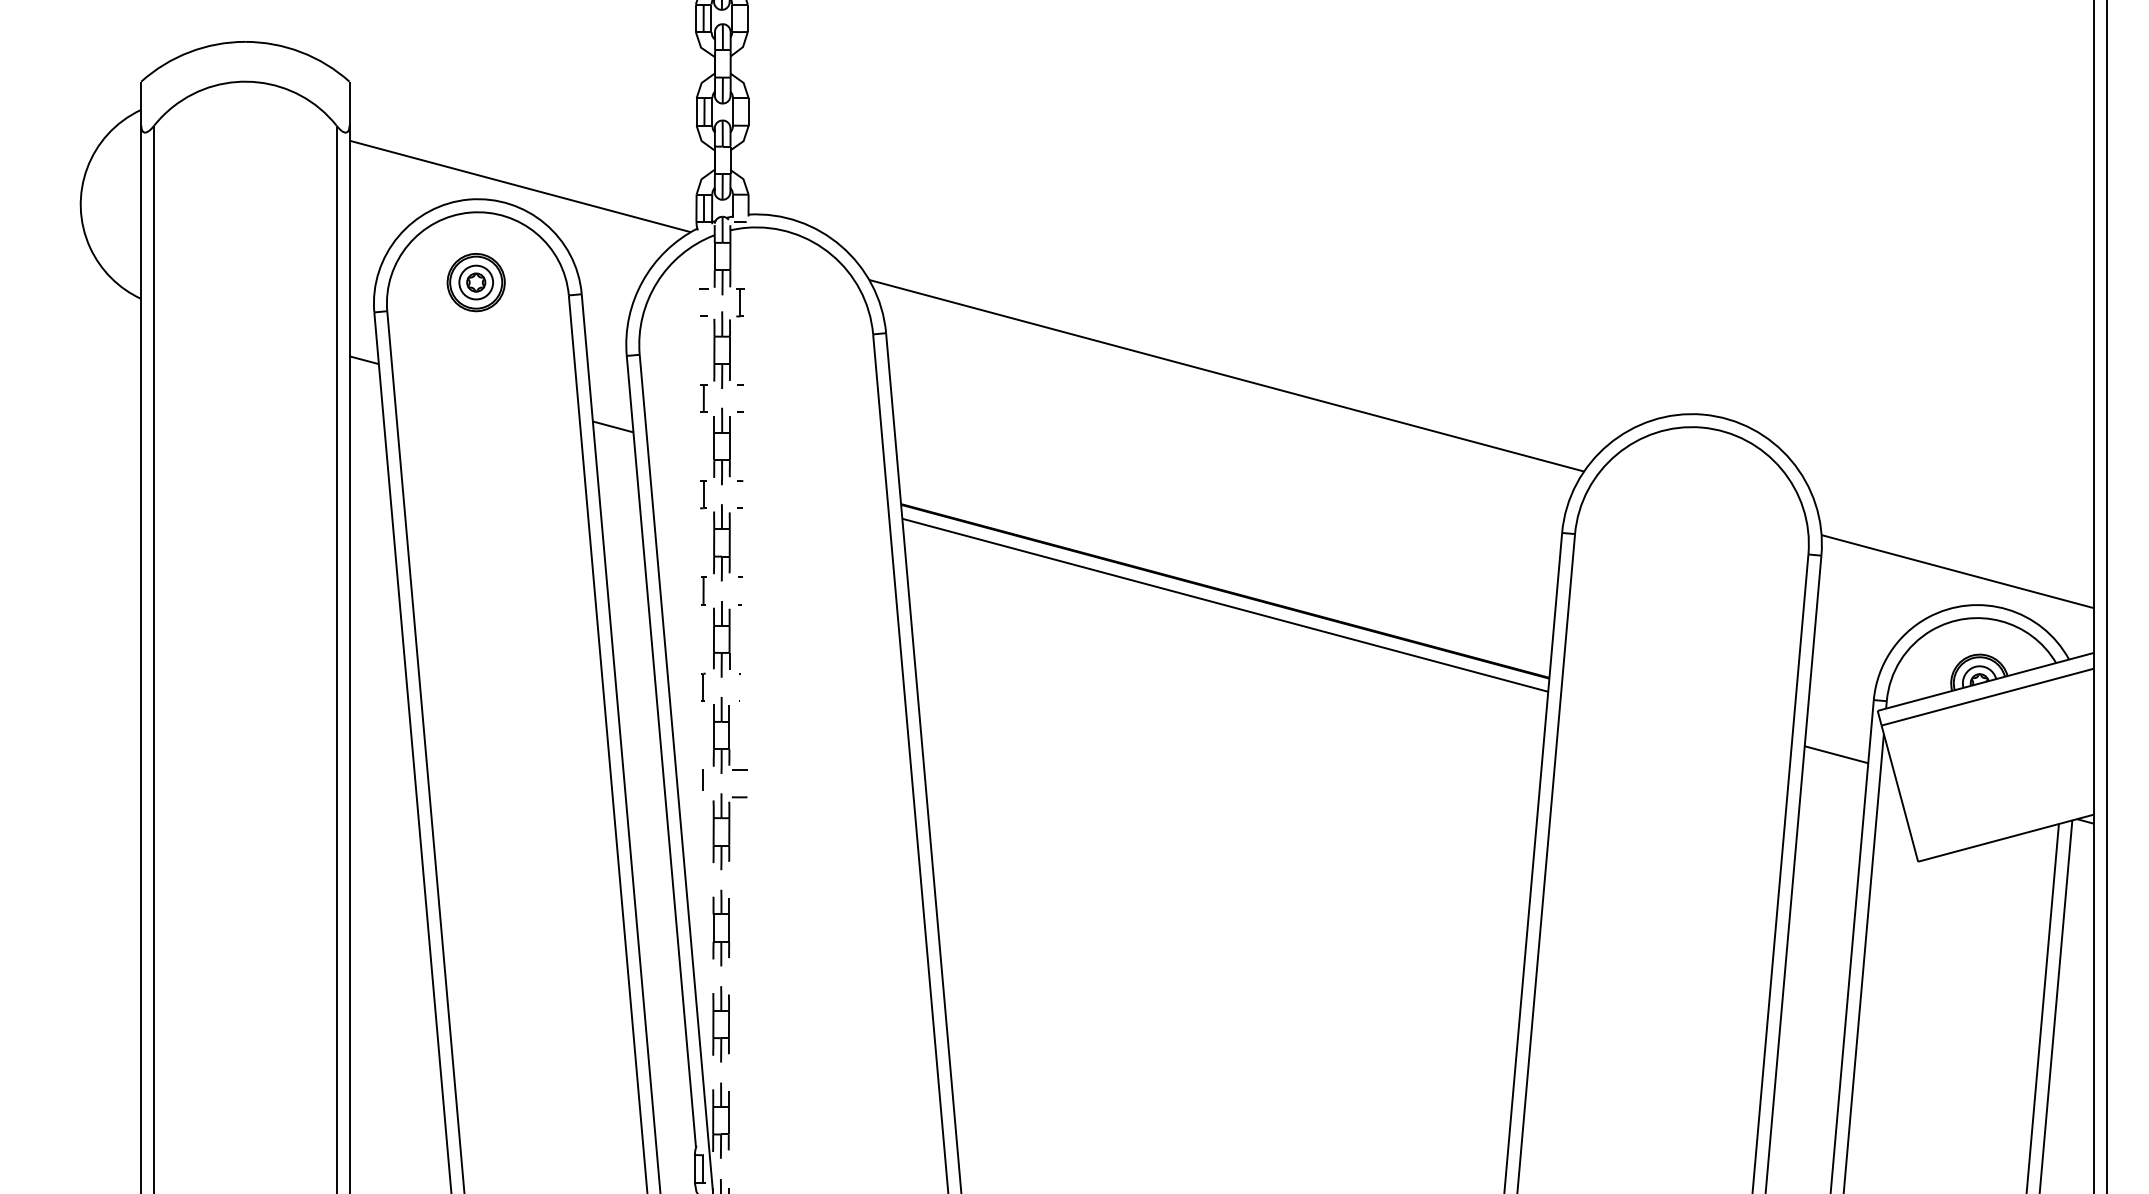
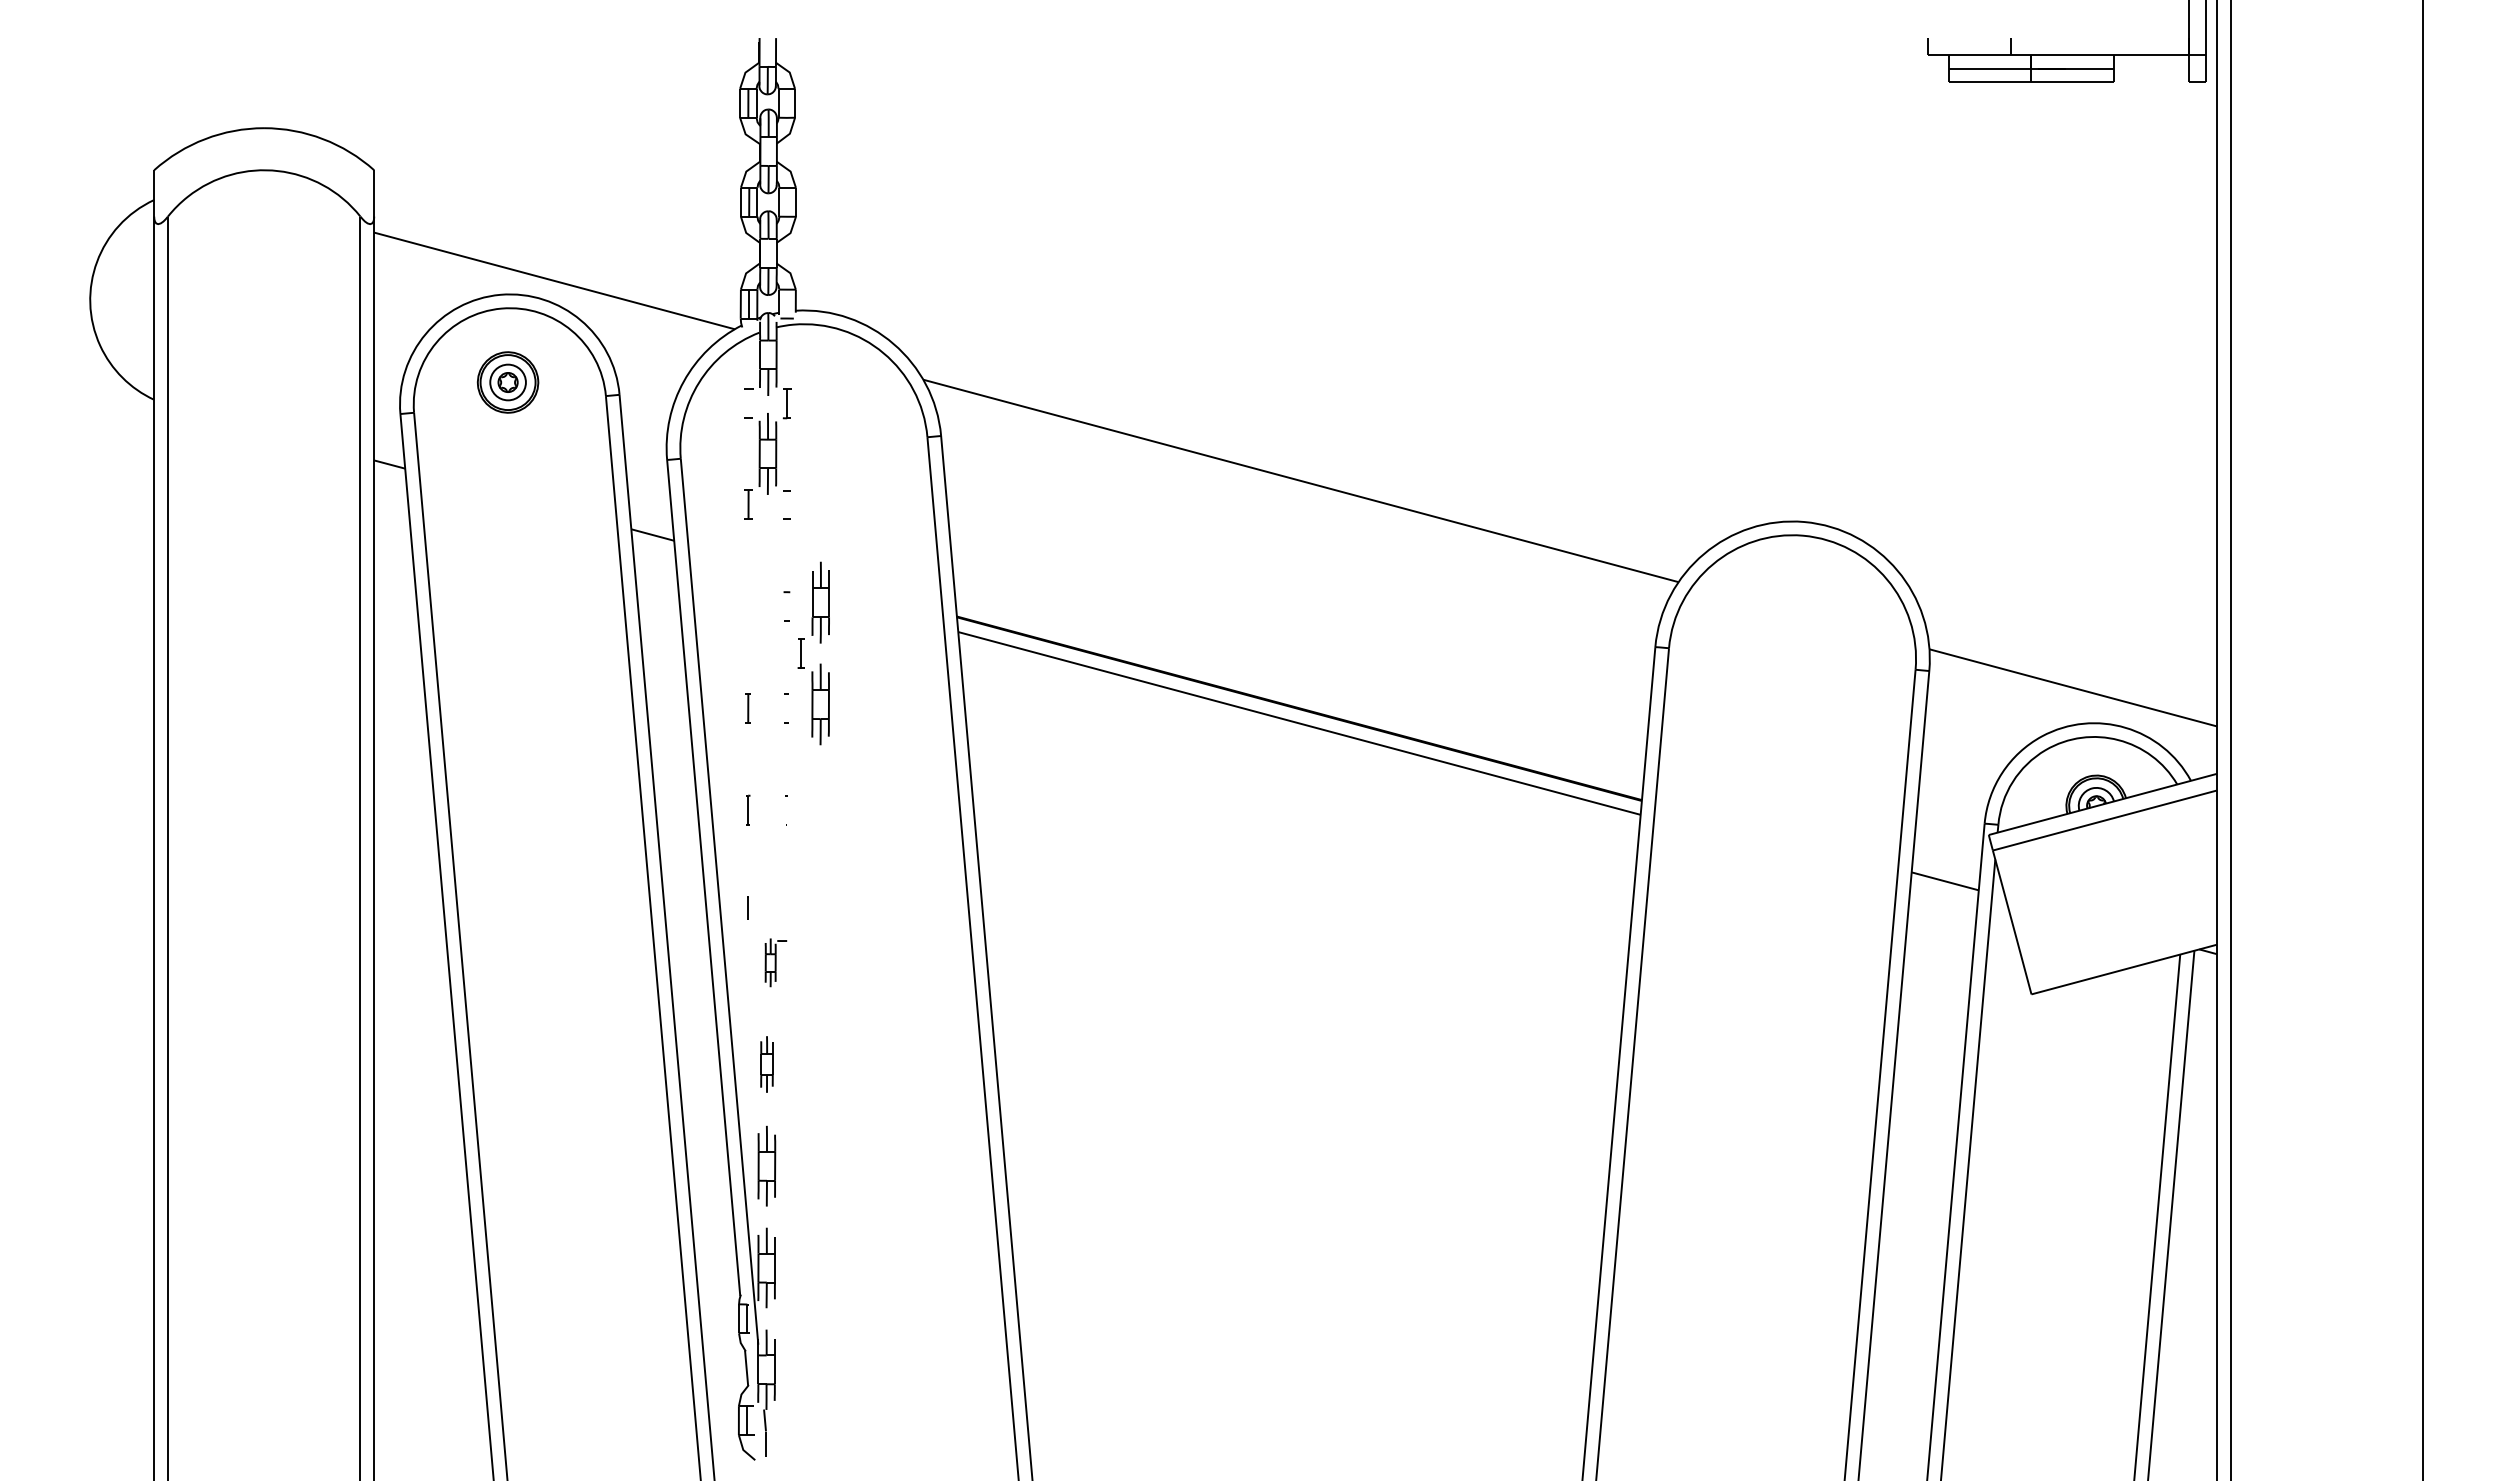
part: (720, 485) -> (819, 643), moved
part: (721, 639) -> (767, 759), removed
part: (730, 734) -> (776, 860), removed
part: (729, 831) -> (775, 962), size x0.6
part: (720, 928) -> (766, 1064), size x0.7

